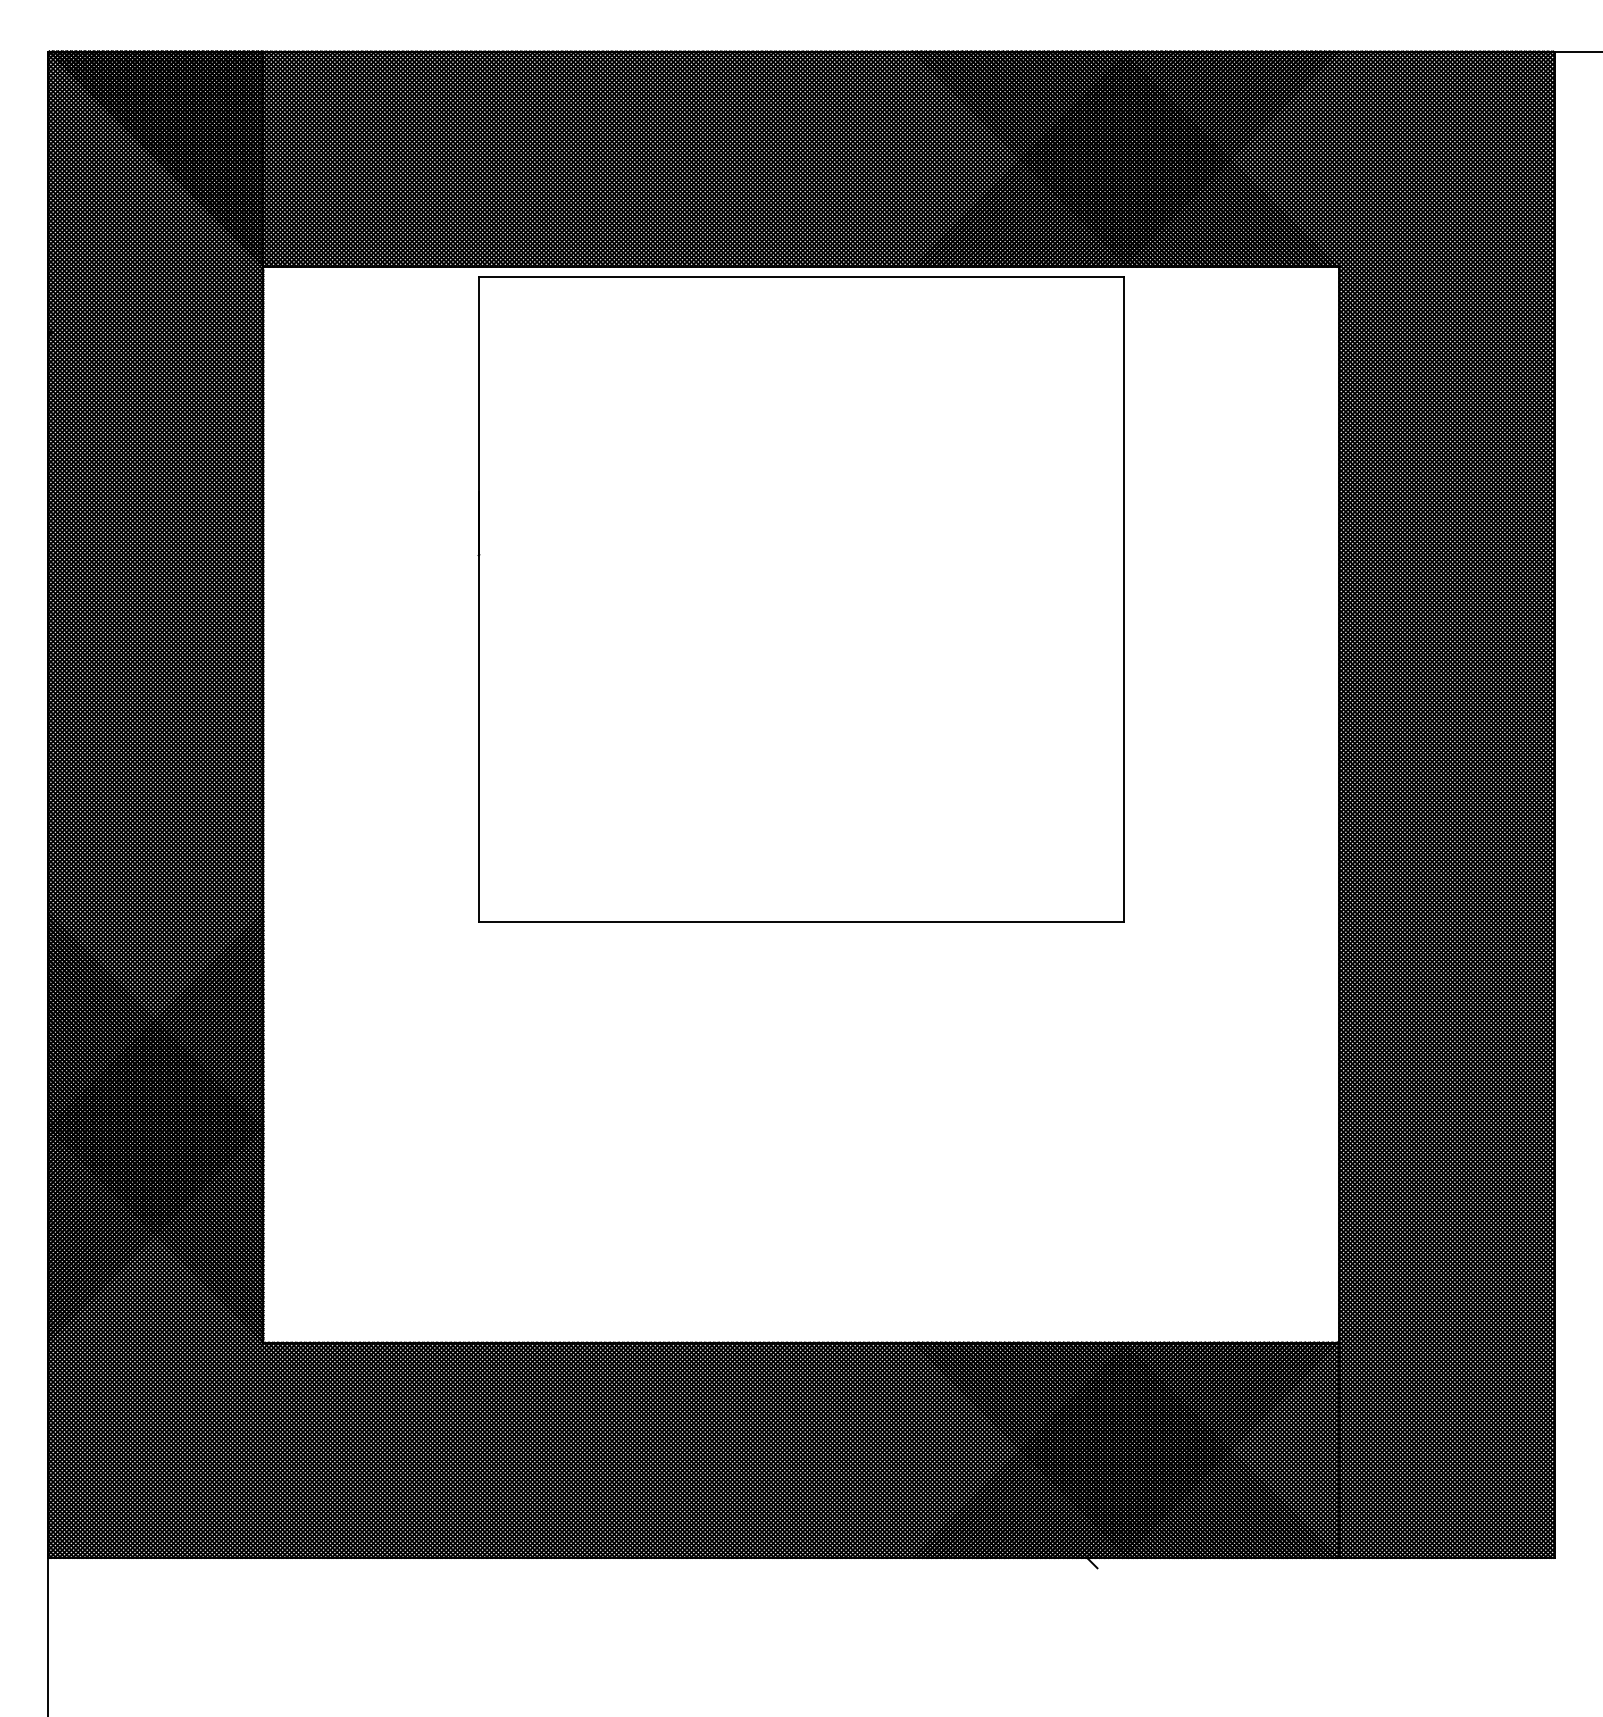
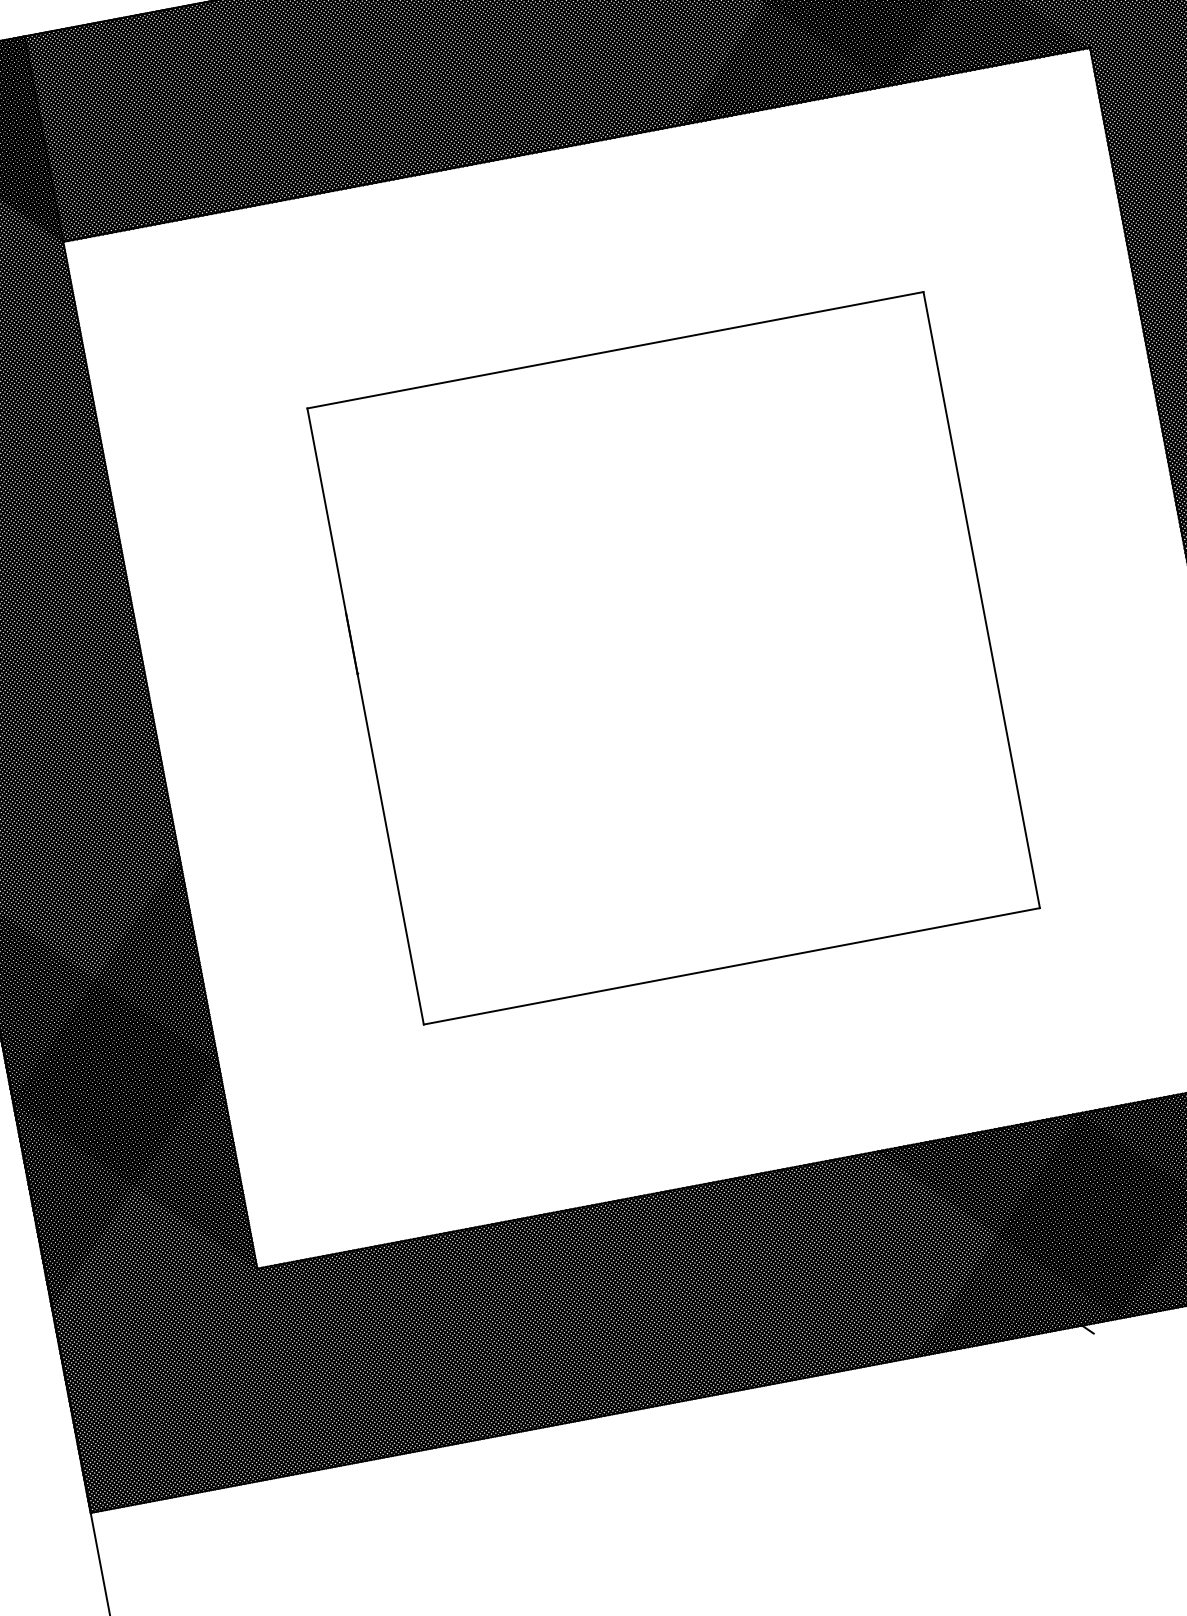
part: (800, 599) -> (672, 658), moved

